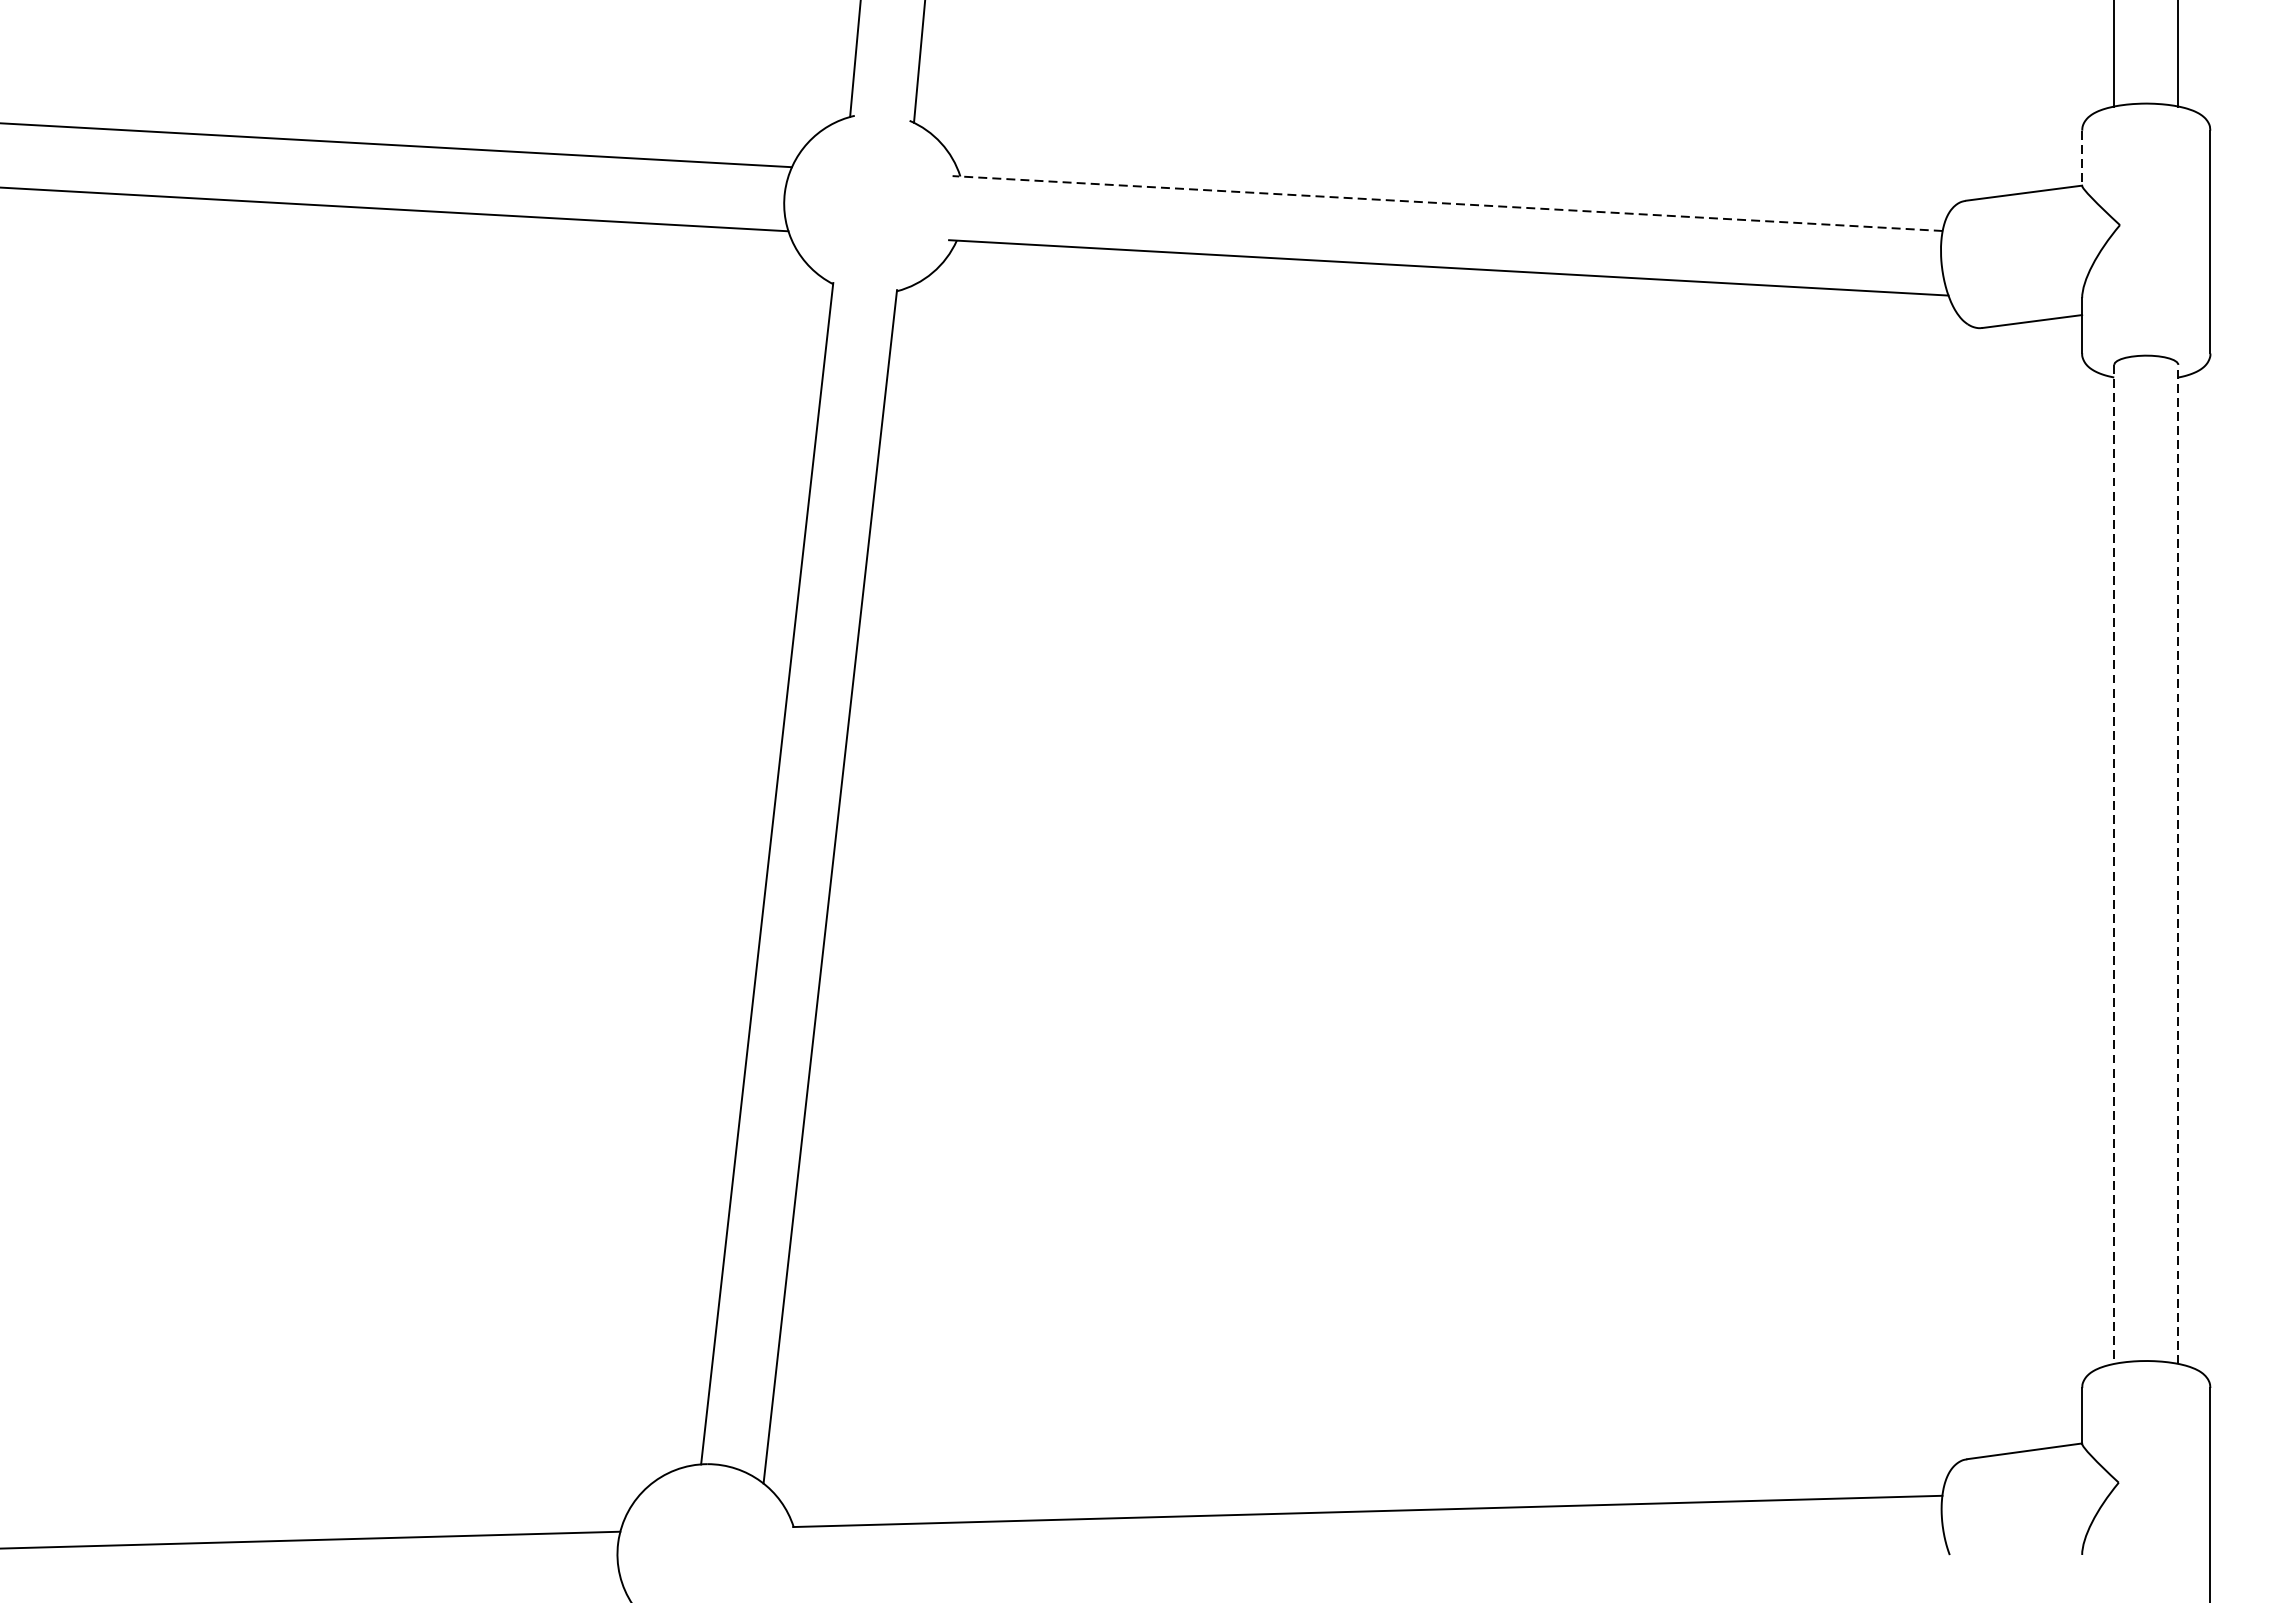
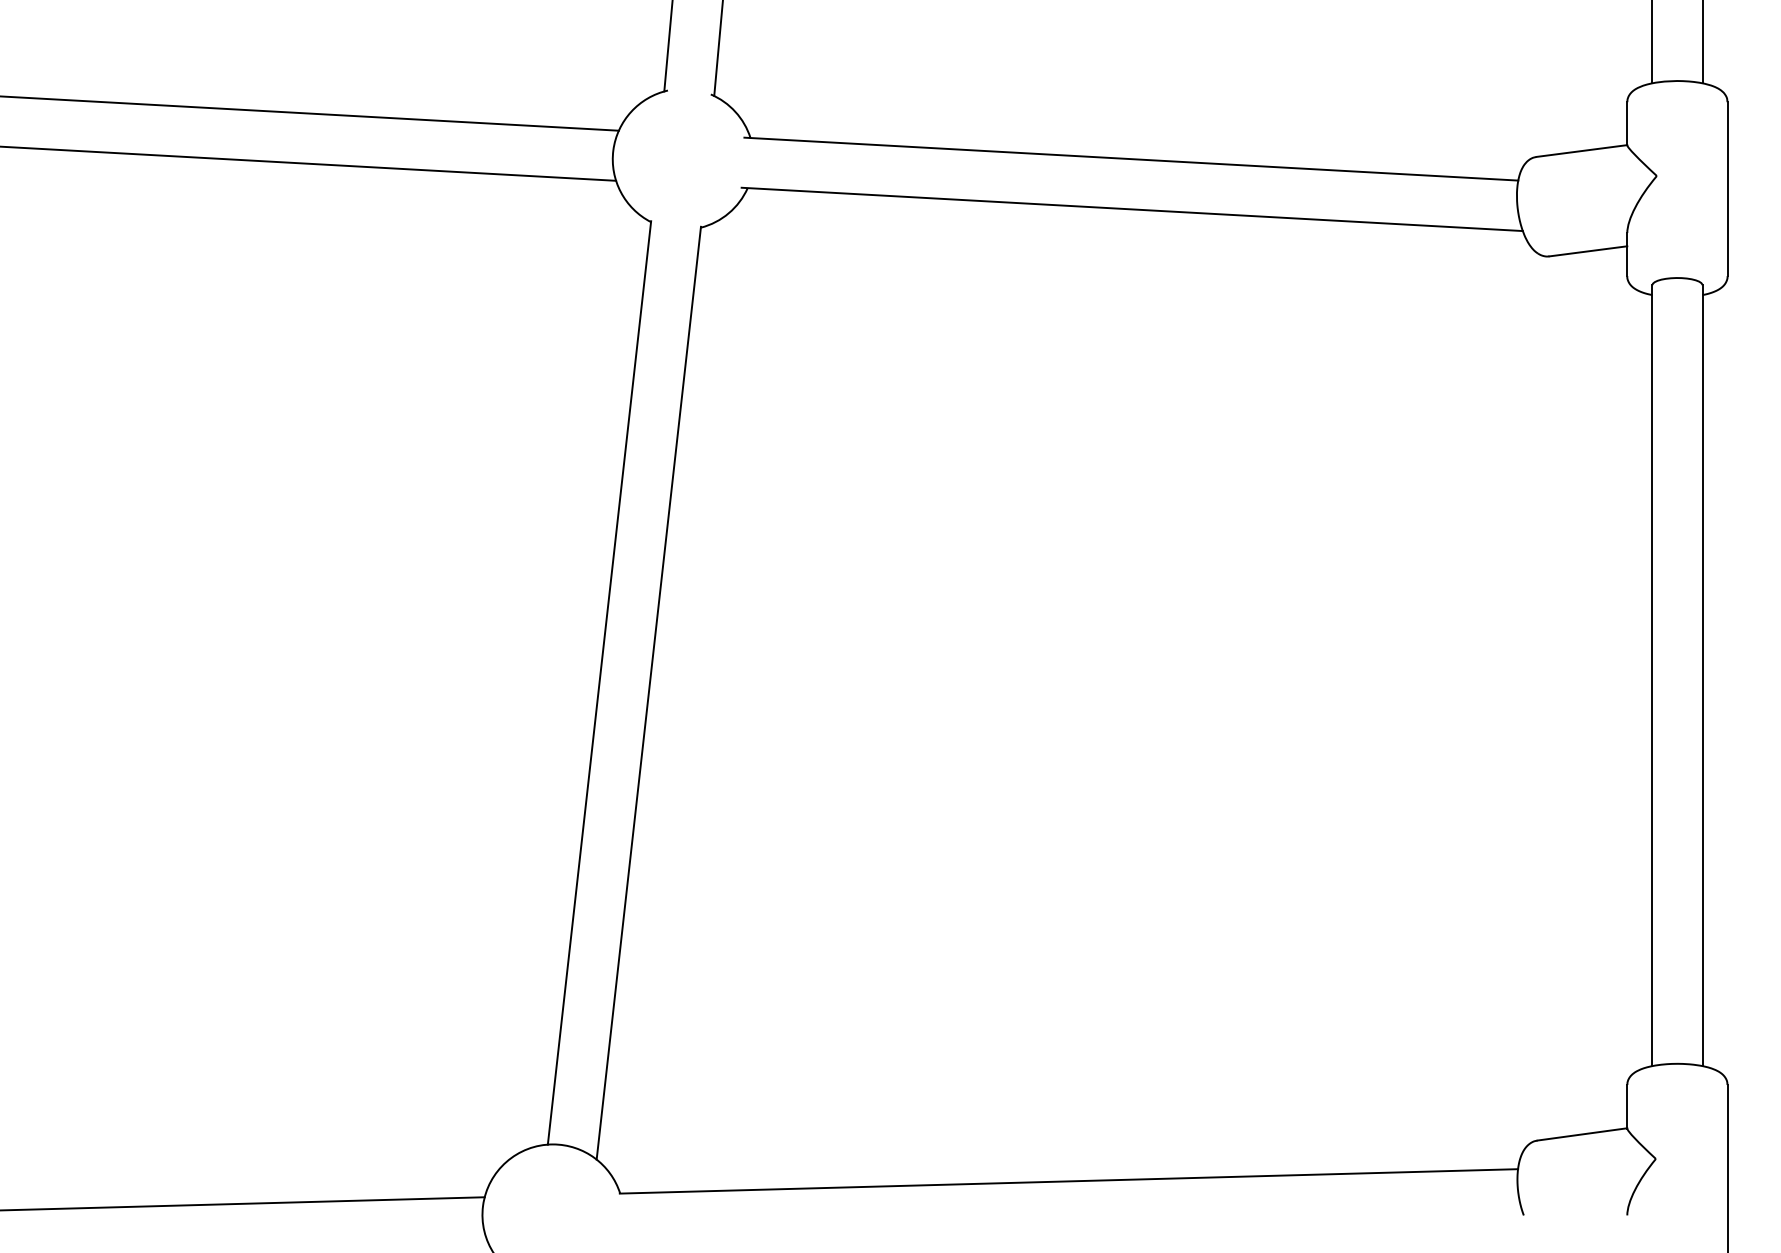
line: (2082, 157) -> (1627, 123), dashed -> solid
line: (1447, 204) -> (1131, 159), dashed -> solid
line: (2178, 864) -> (1702, 675), dashed -> solid
line: (2114, 865) -> (1652, 676), dashed -> solid

